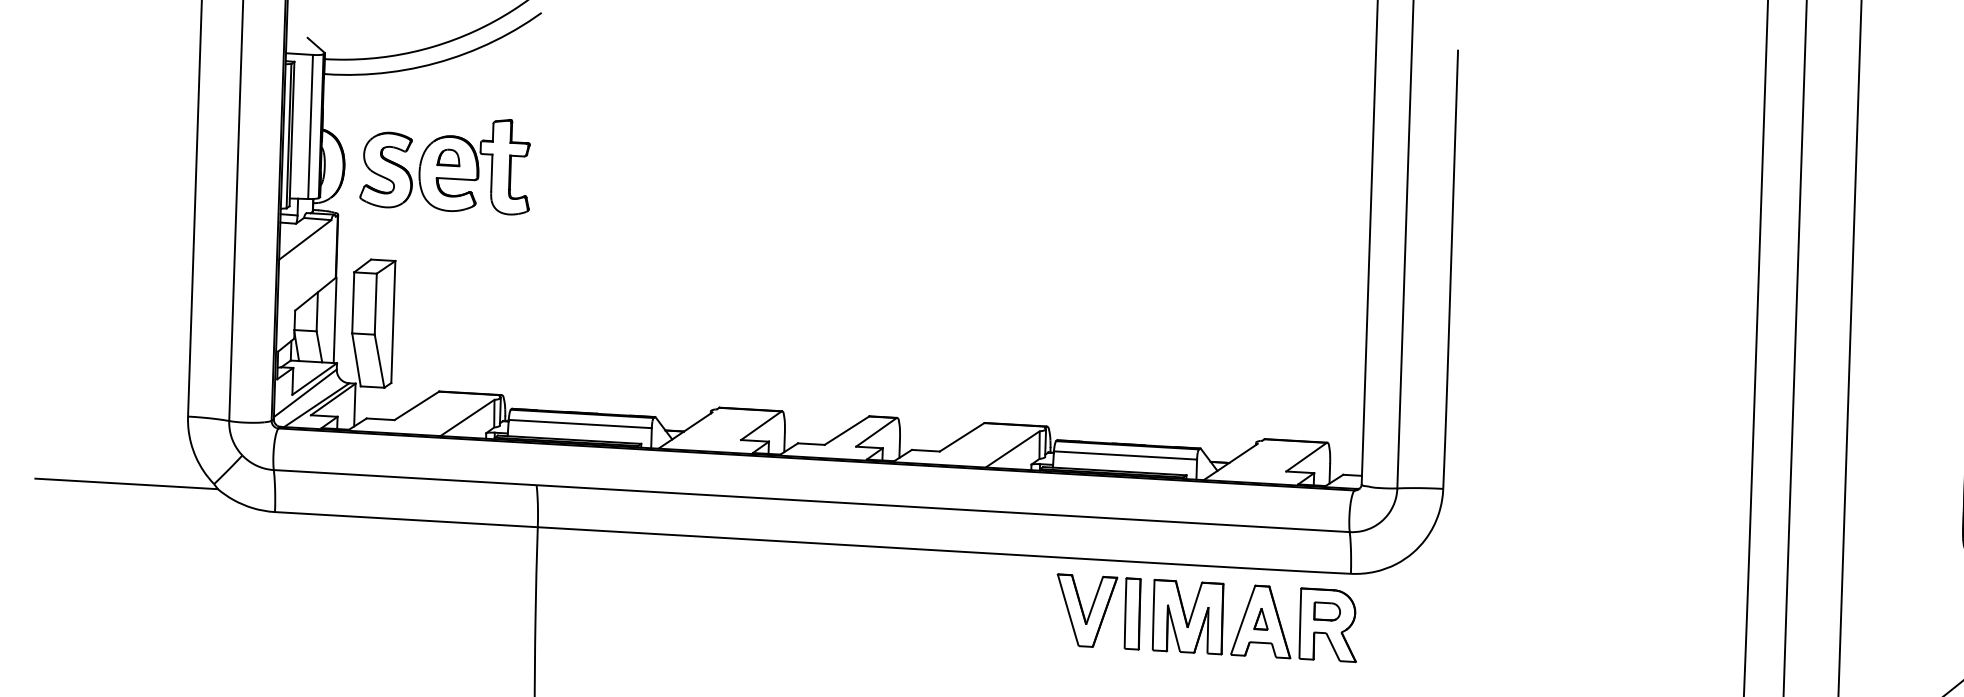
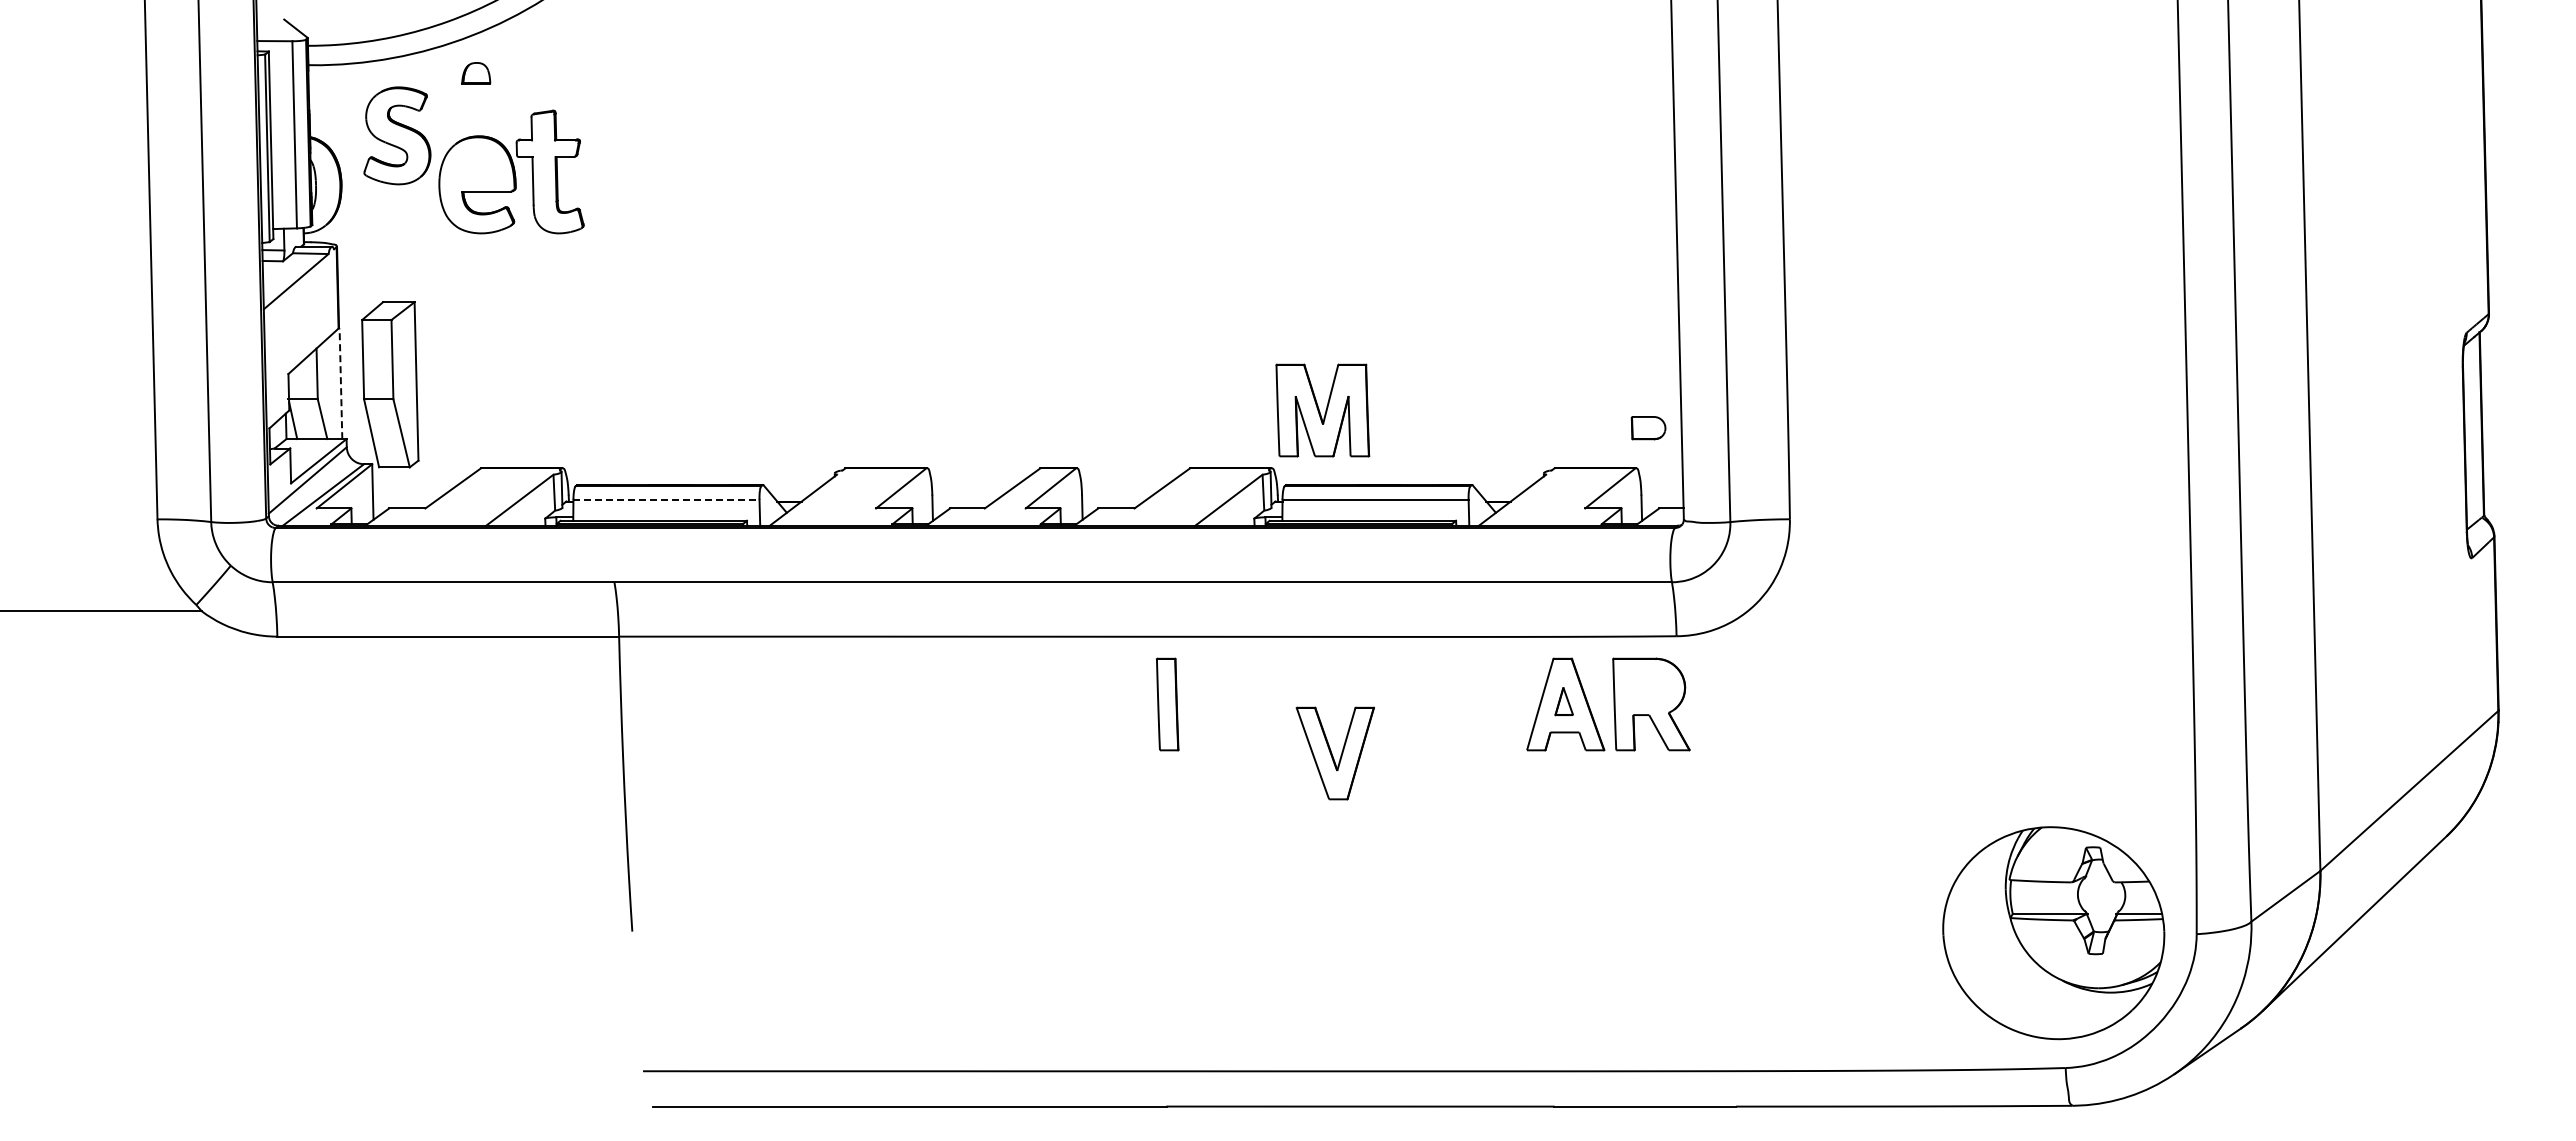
part: (449, 157) -> (476, 73), moved
part: (387, 169) -> (397, 135), moved
line: (334, 320) -> (340, 383), solid -> dashed
line: (580, 423) -> (666, 499), solid -> dashed
part: (1084, 611) -> (1334, 753), moved
part: (1327, 611) -> (1648, 428), moved
part: (1132, 613) -> (1167, 704), moved
part: (1187, 617) -> (1322, 410), moved

